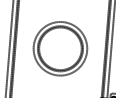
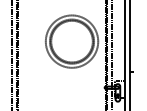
part: (60, 48) -> (72, 41), moved

